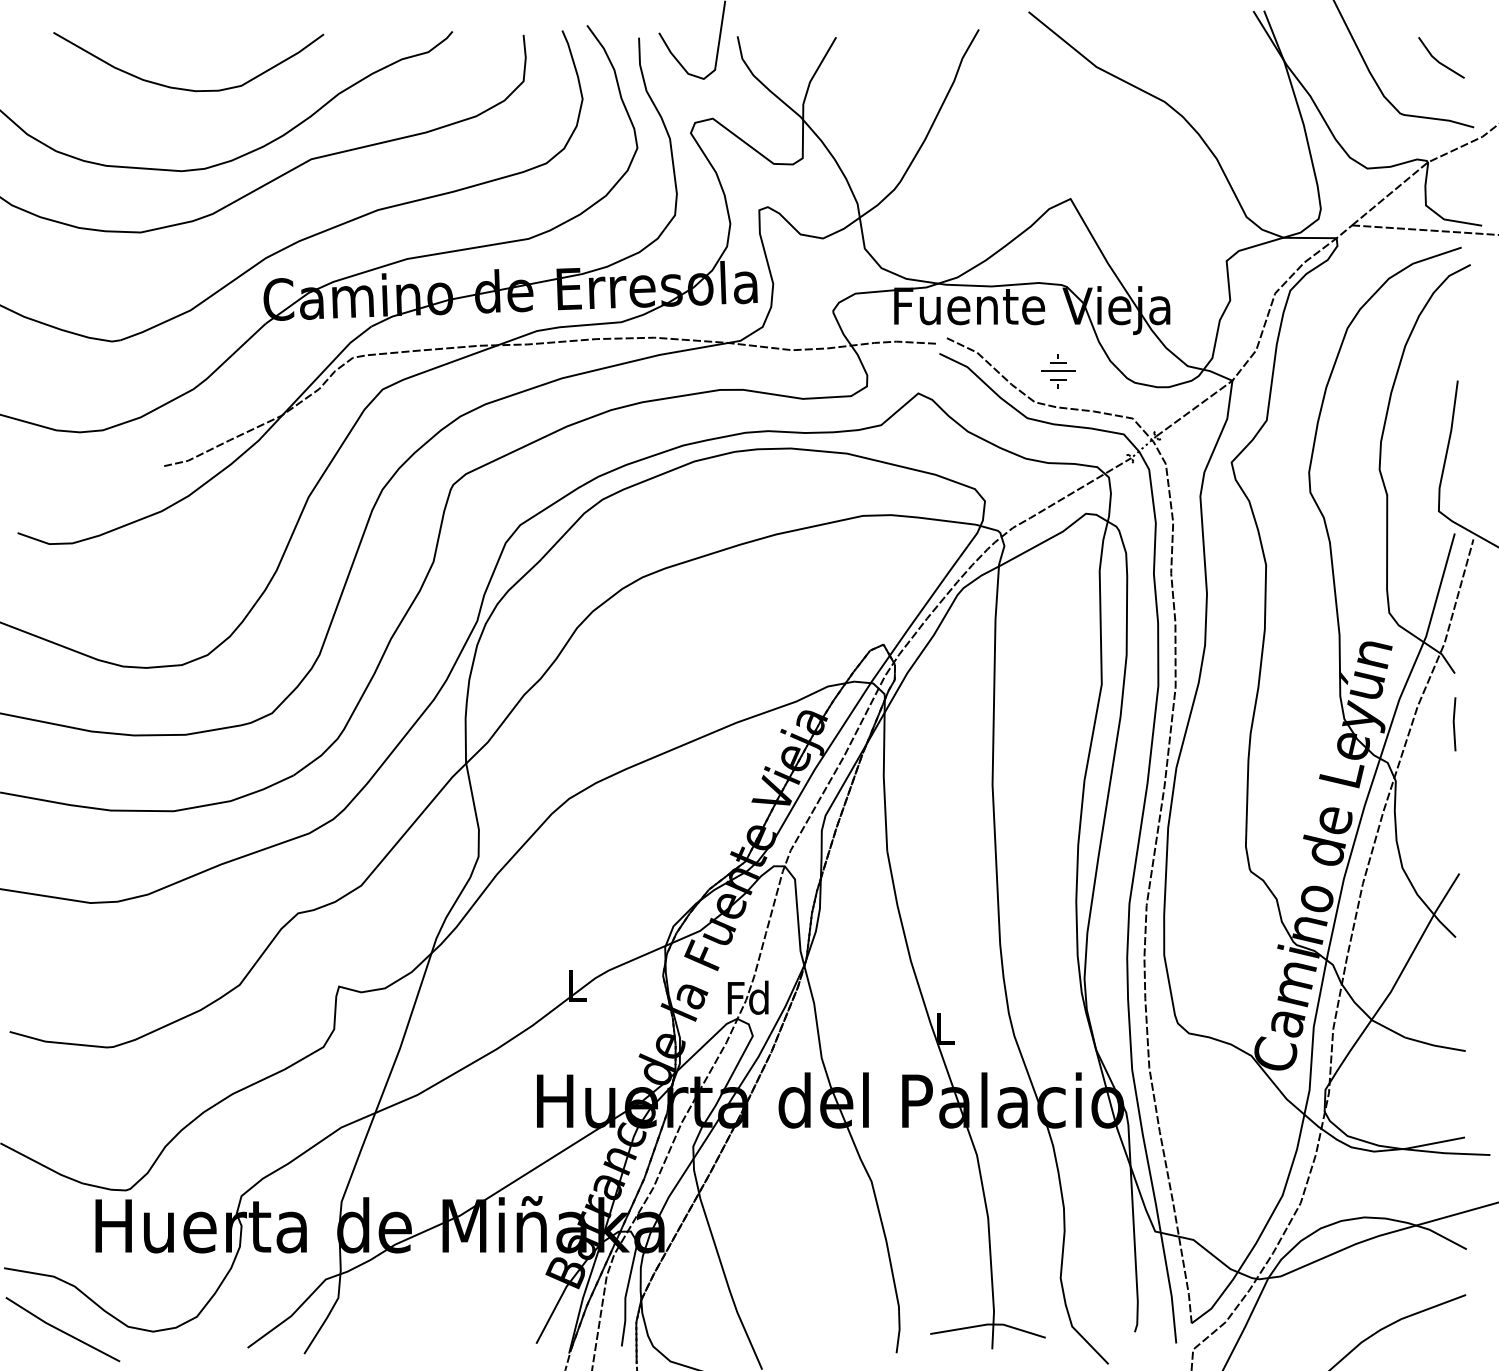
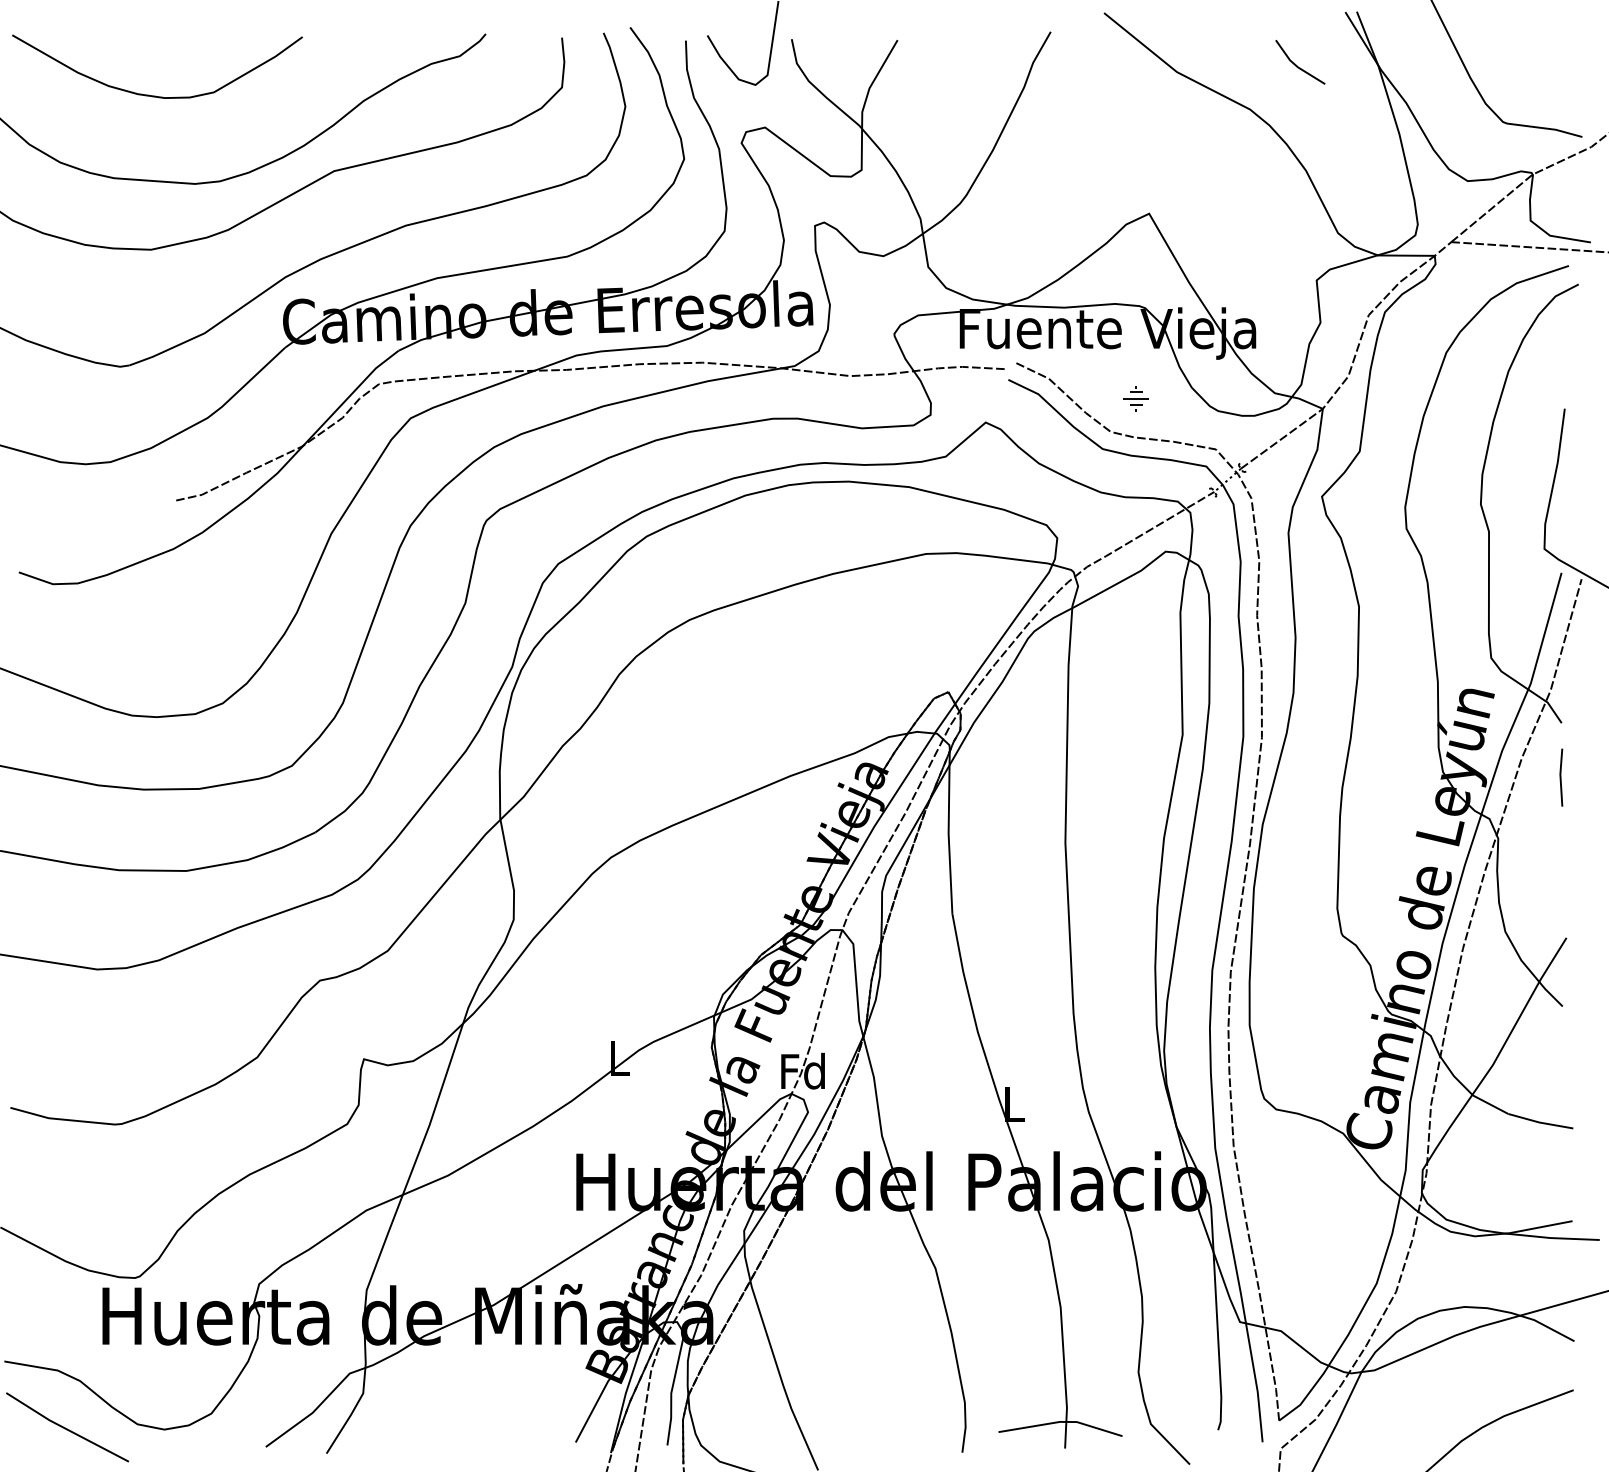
line: (1438, 60) -> (1297, 65), moved
curve: (185, 88) -> (154, 95), moved
part: (1058, 371) -> (1136, 398), size x0.7

